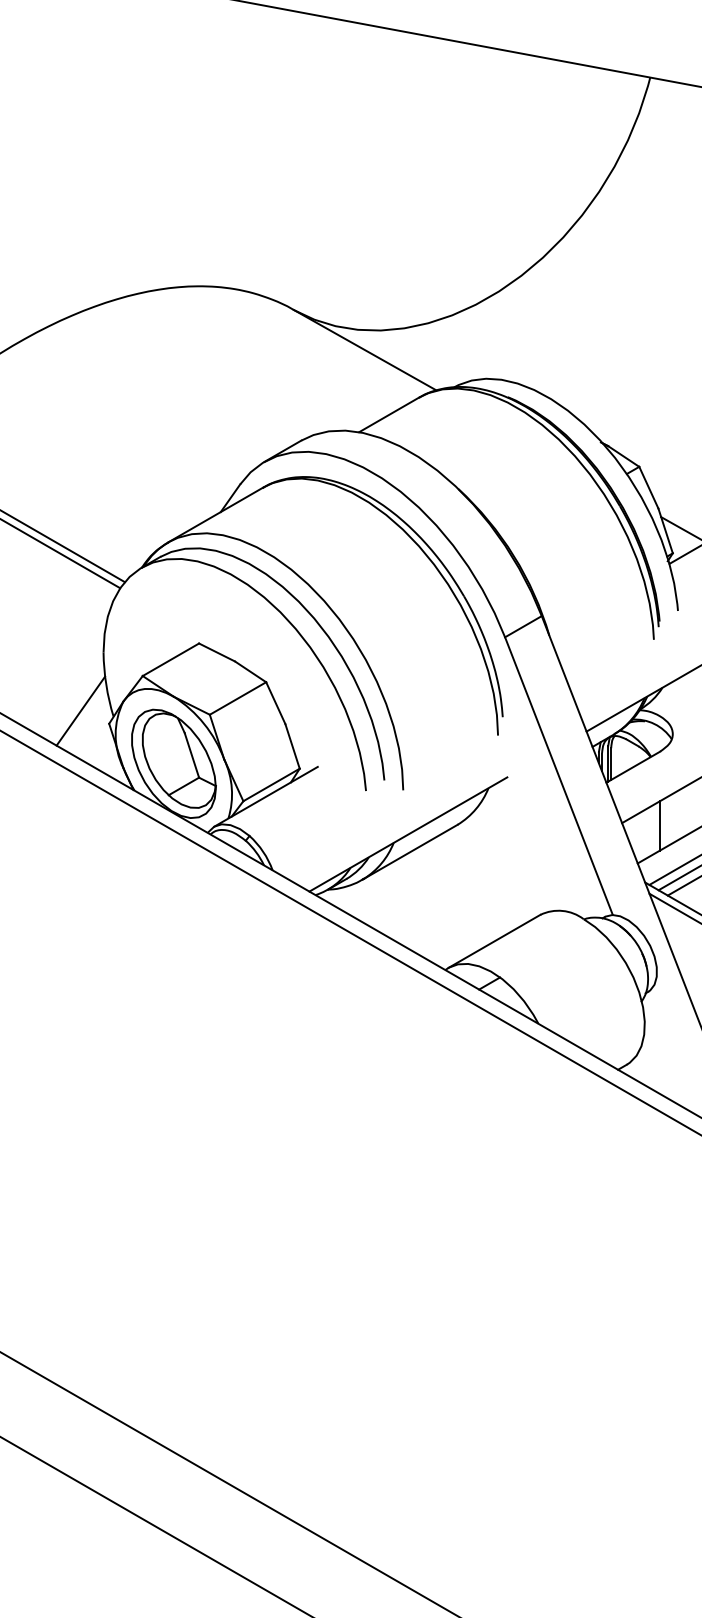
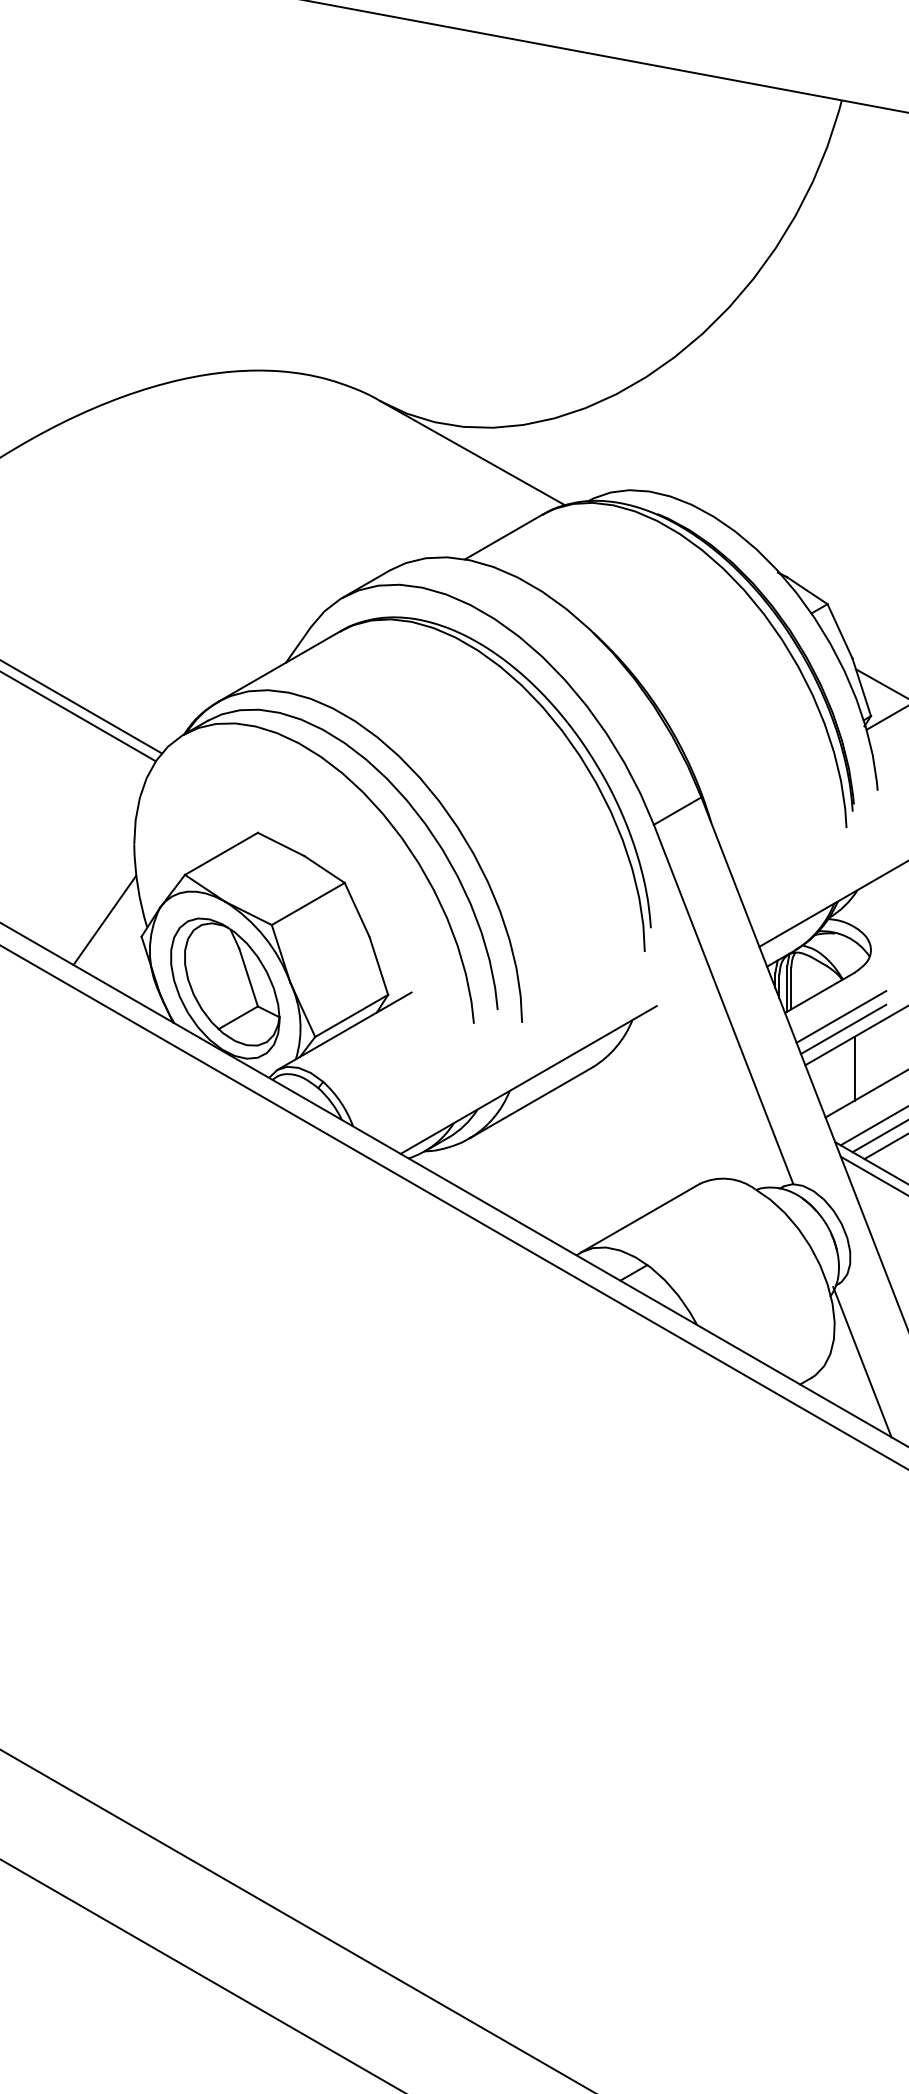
line: (650, 785) -> (841, 1016), added
line: (651, 795) -> (843, 1029), added
line: (666, 1052) -> (862, 1362), added

